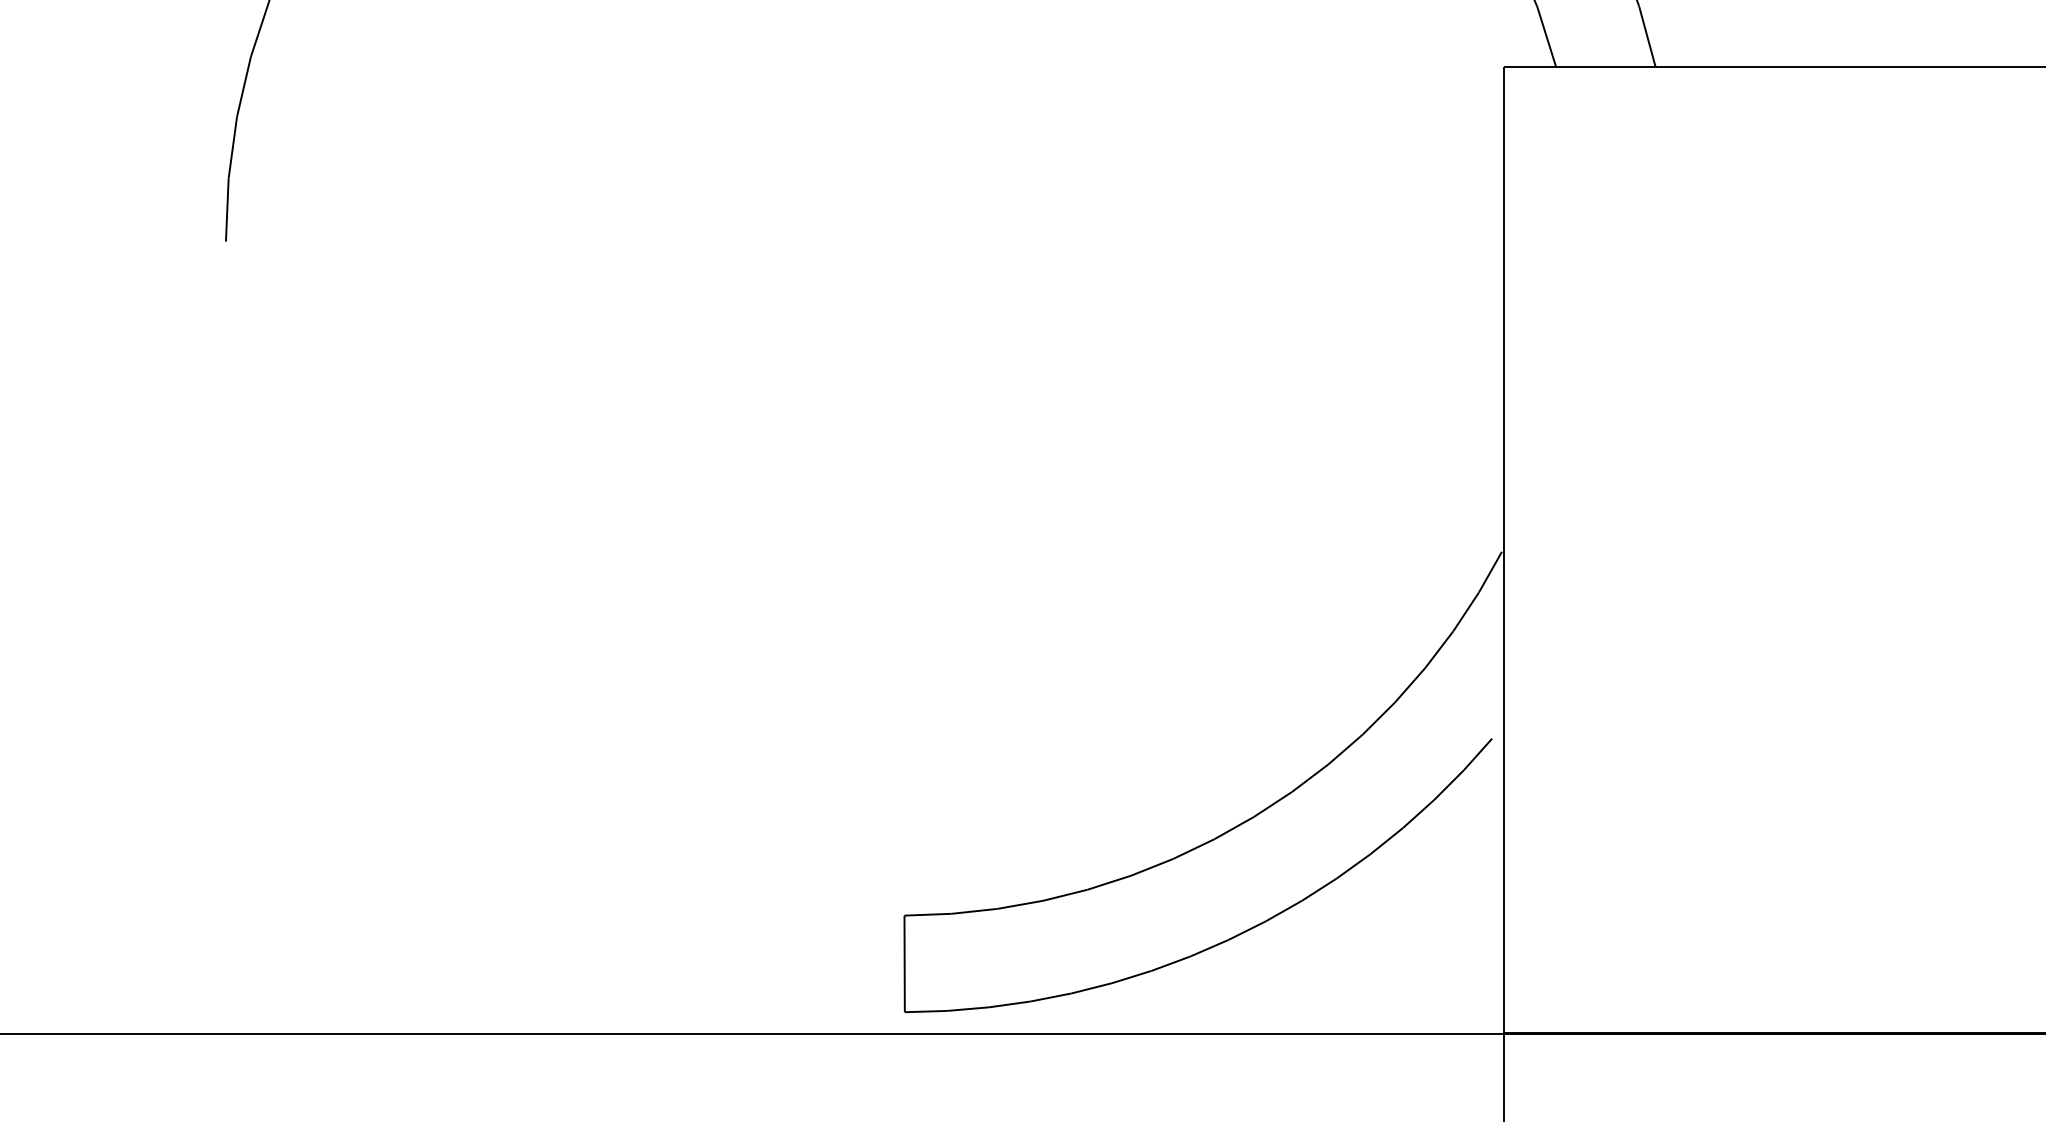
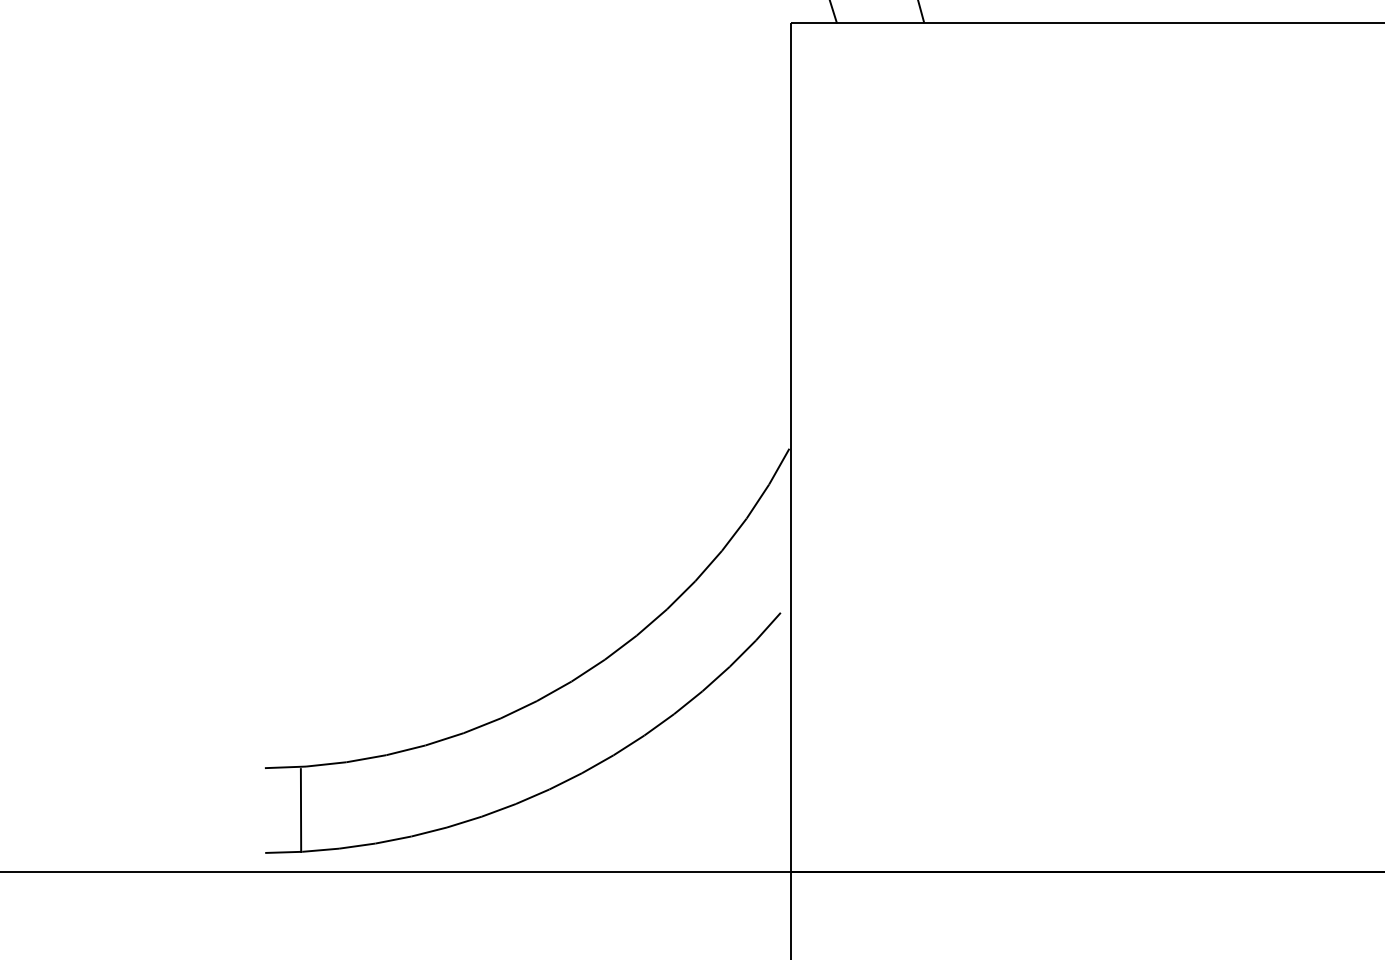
line: (904, 963) -> (300, 810), moved

